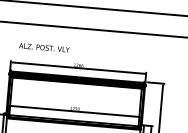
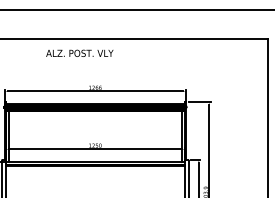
text: (44, 47) -> (79, 52), moved

